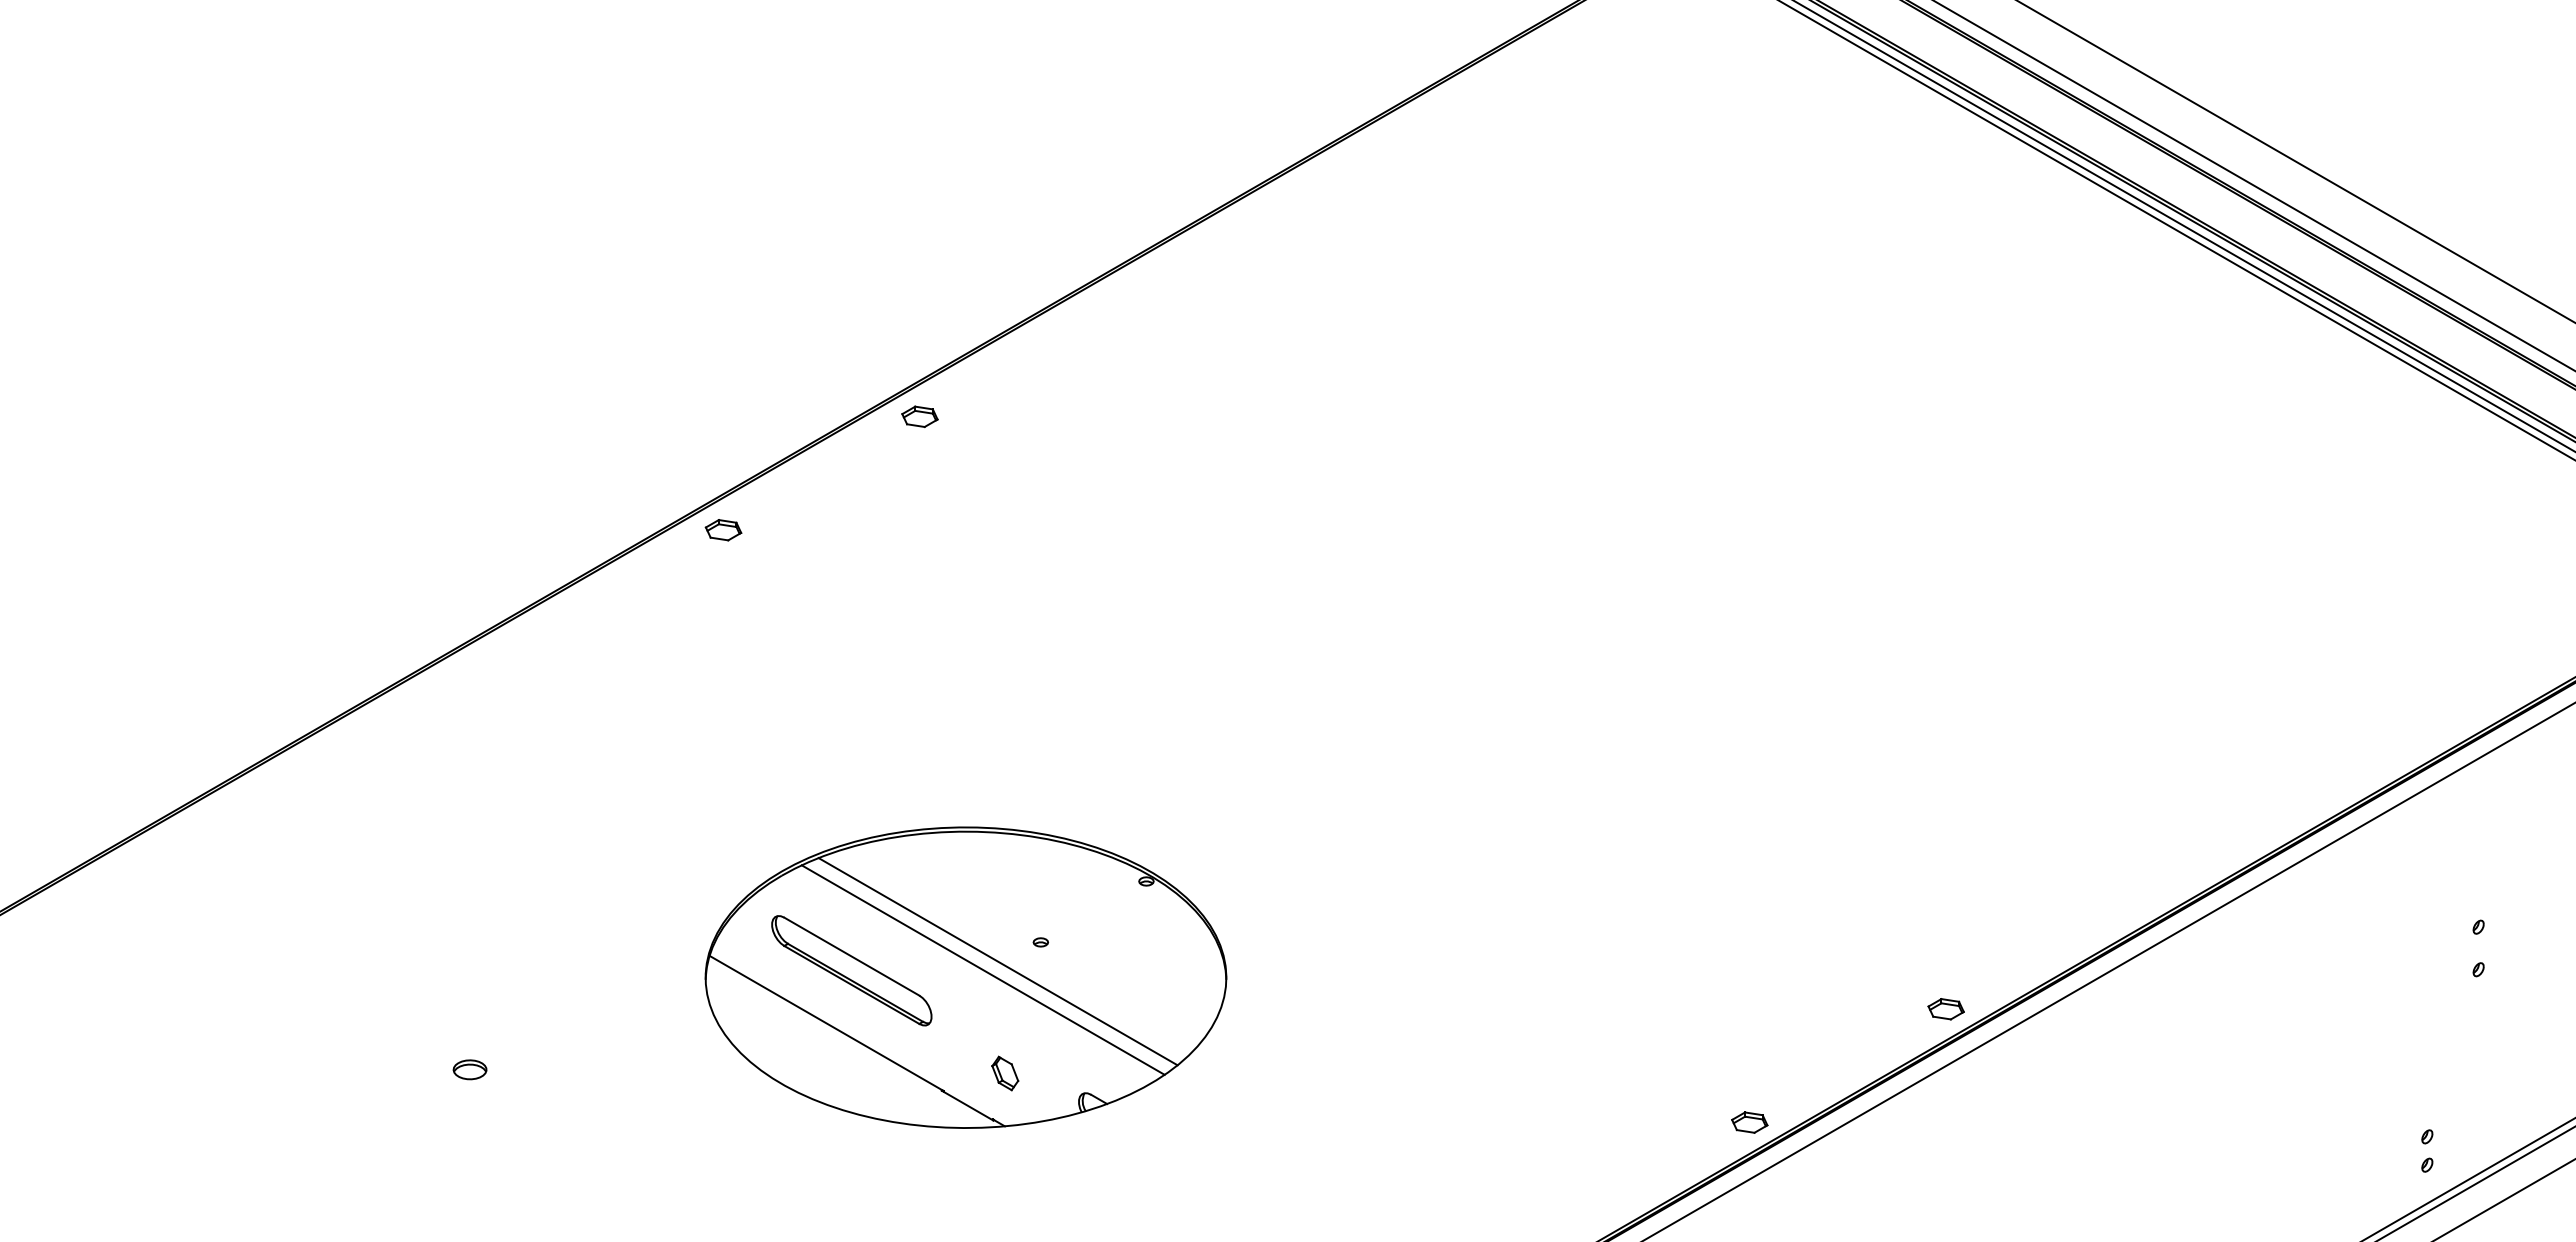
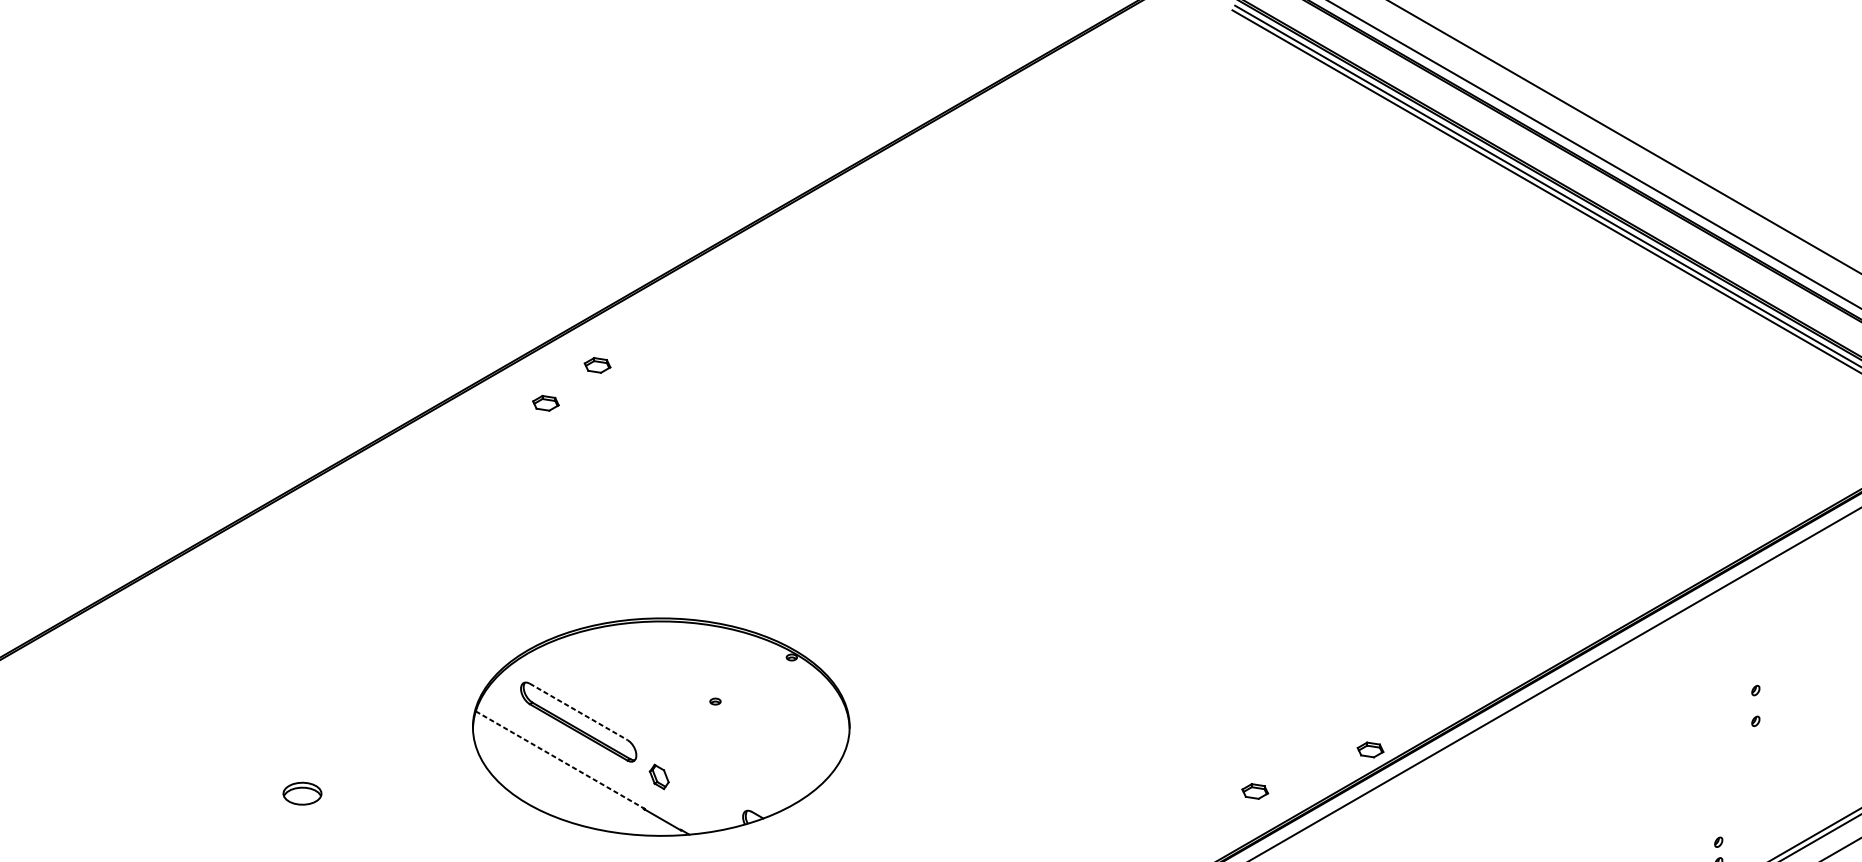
part: (919, 416) -> (597, 365), moved
part: (723, 530) -> (545, 403), moved
line: (851, 956) -> (578, 711), solid -> dashed
line: (997, 961) -> (684, 715), removed
line: (982, 969) -> (673, 721), removed
line: (827, 1023) -> (561, 760), solid -> dashed
part: (469, 1069) -> (302, 793), size x1.6
part: (1005, 1073) -> (659, 776), moved
part: (1749, 1122) -> (1255, 791), moved

